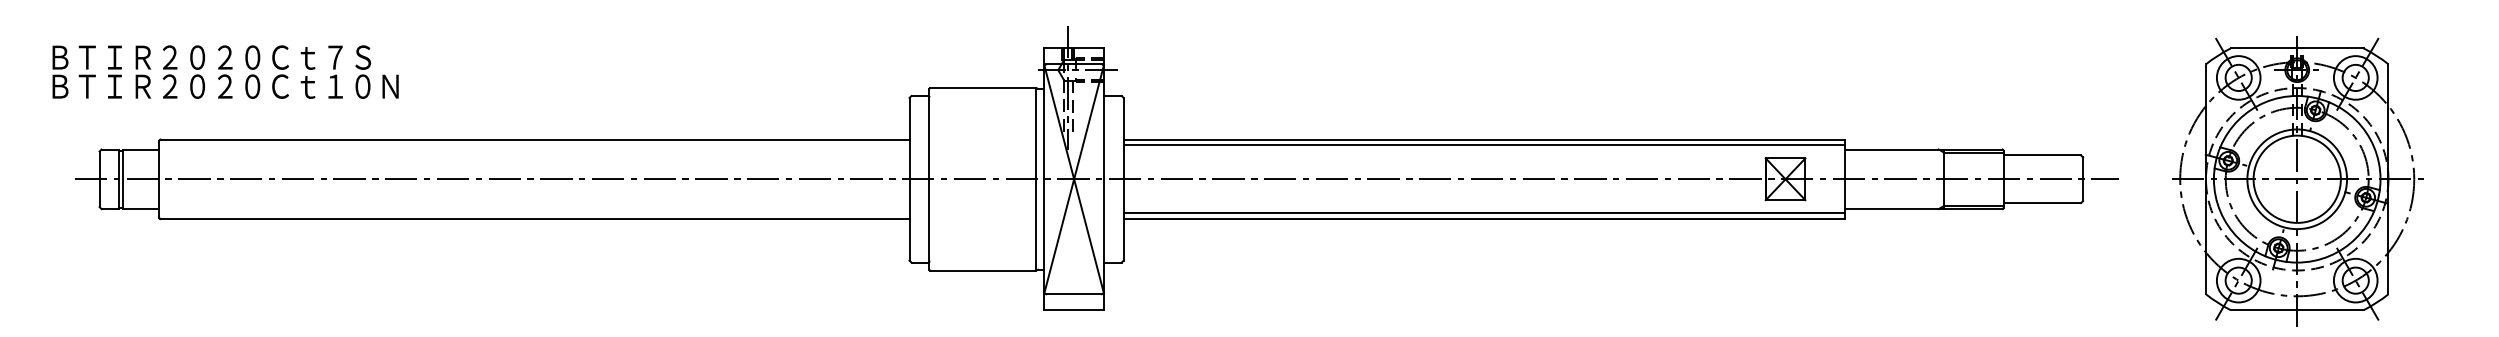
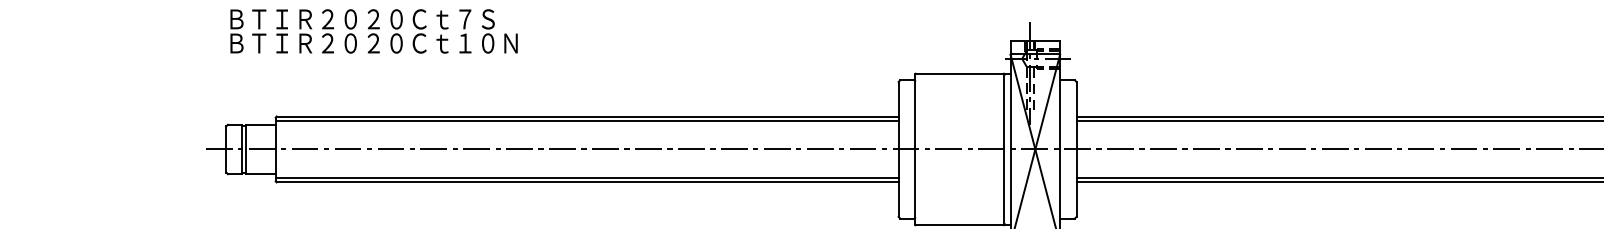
text: (225, 71) -> (373, 30), moved
line: (534, 145) -> (587, 121), added
line: (534, 213) -> (587, 177), added

